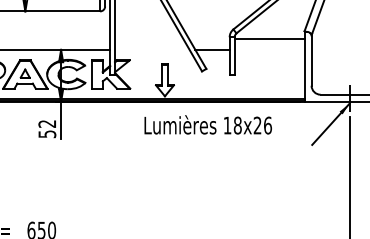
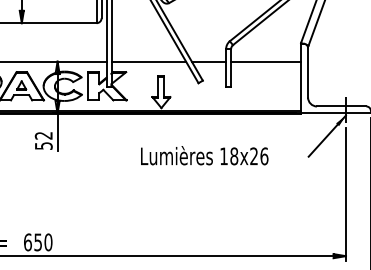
line: (270, 38) -> (266, 61), moved
line: (152, 49) -> (148, 61), added
text: (208, 124) -> (204, 155), moved

